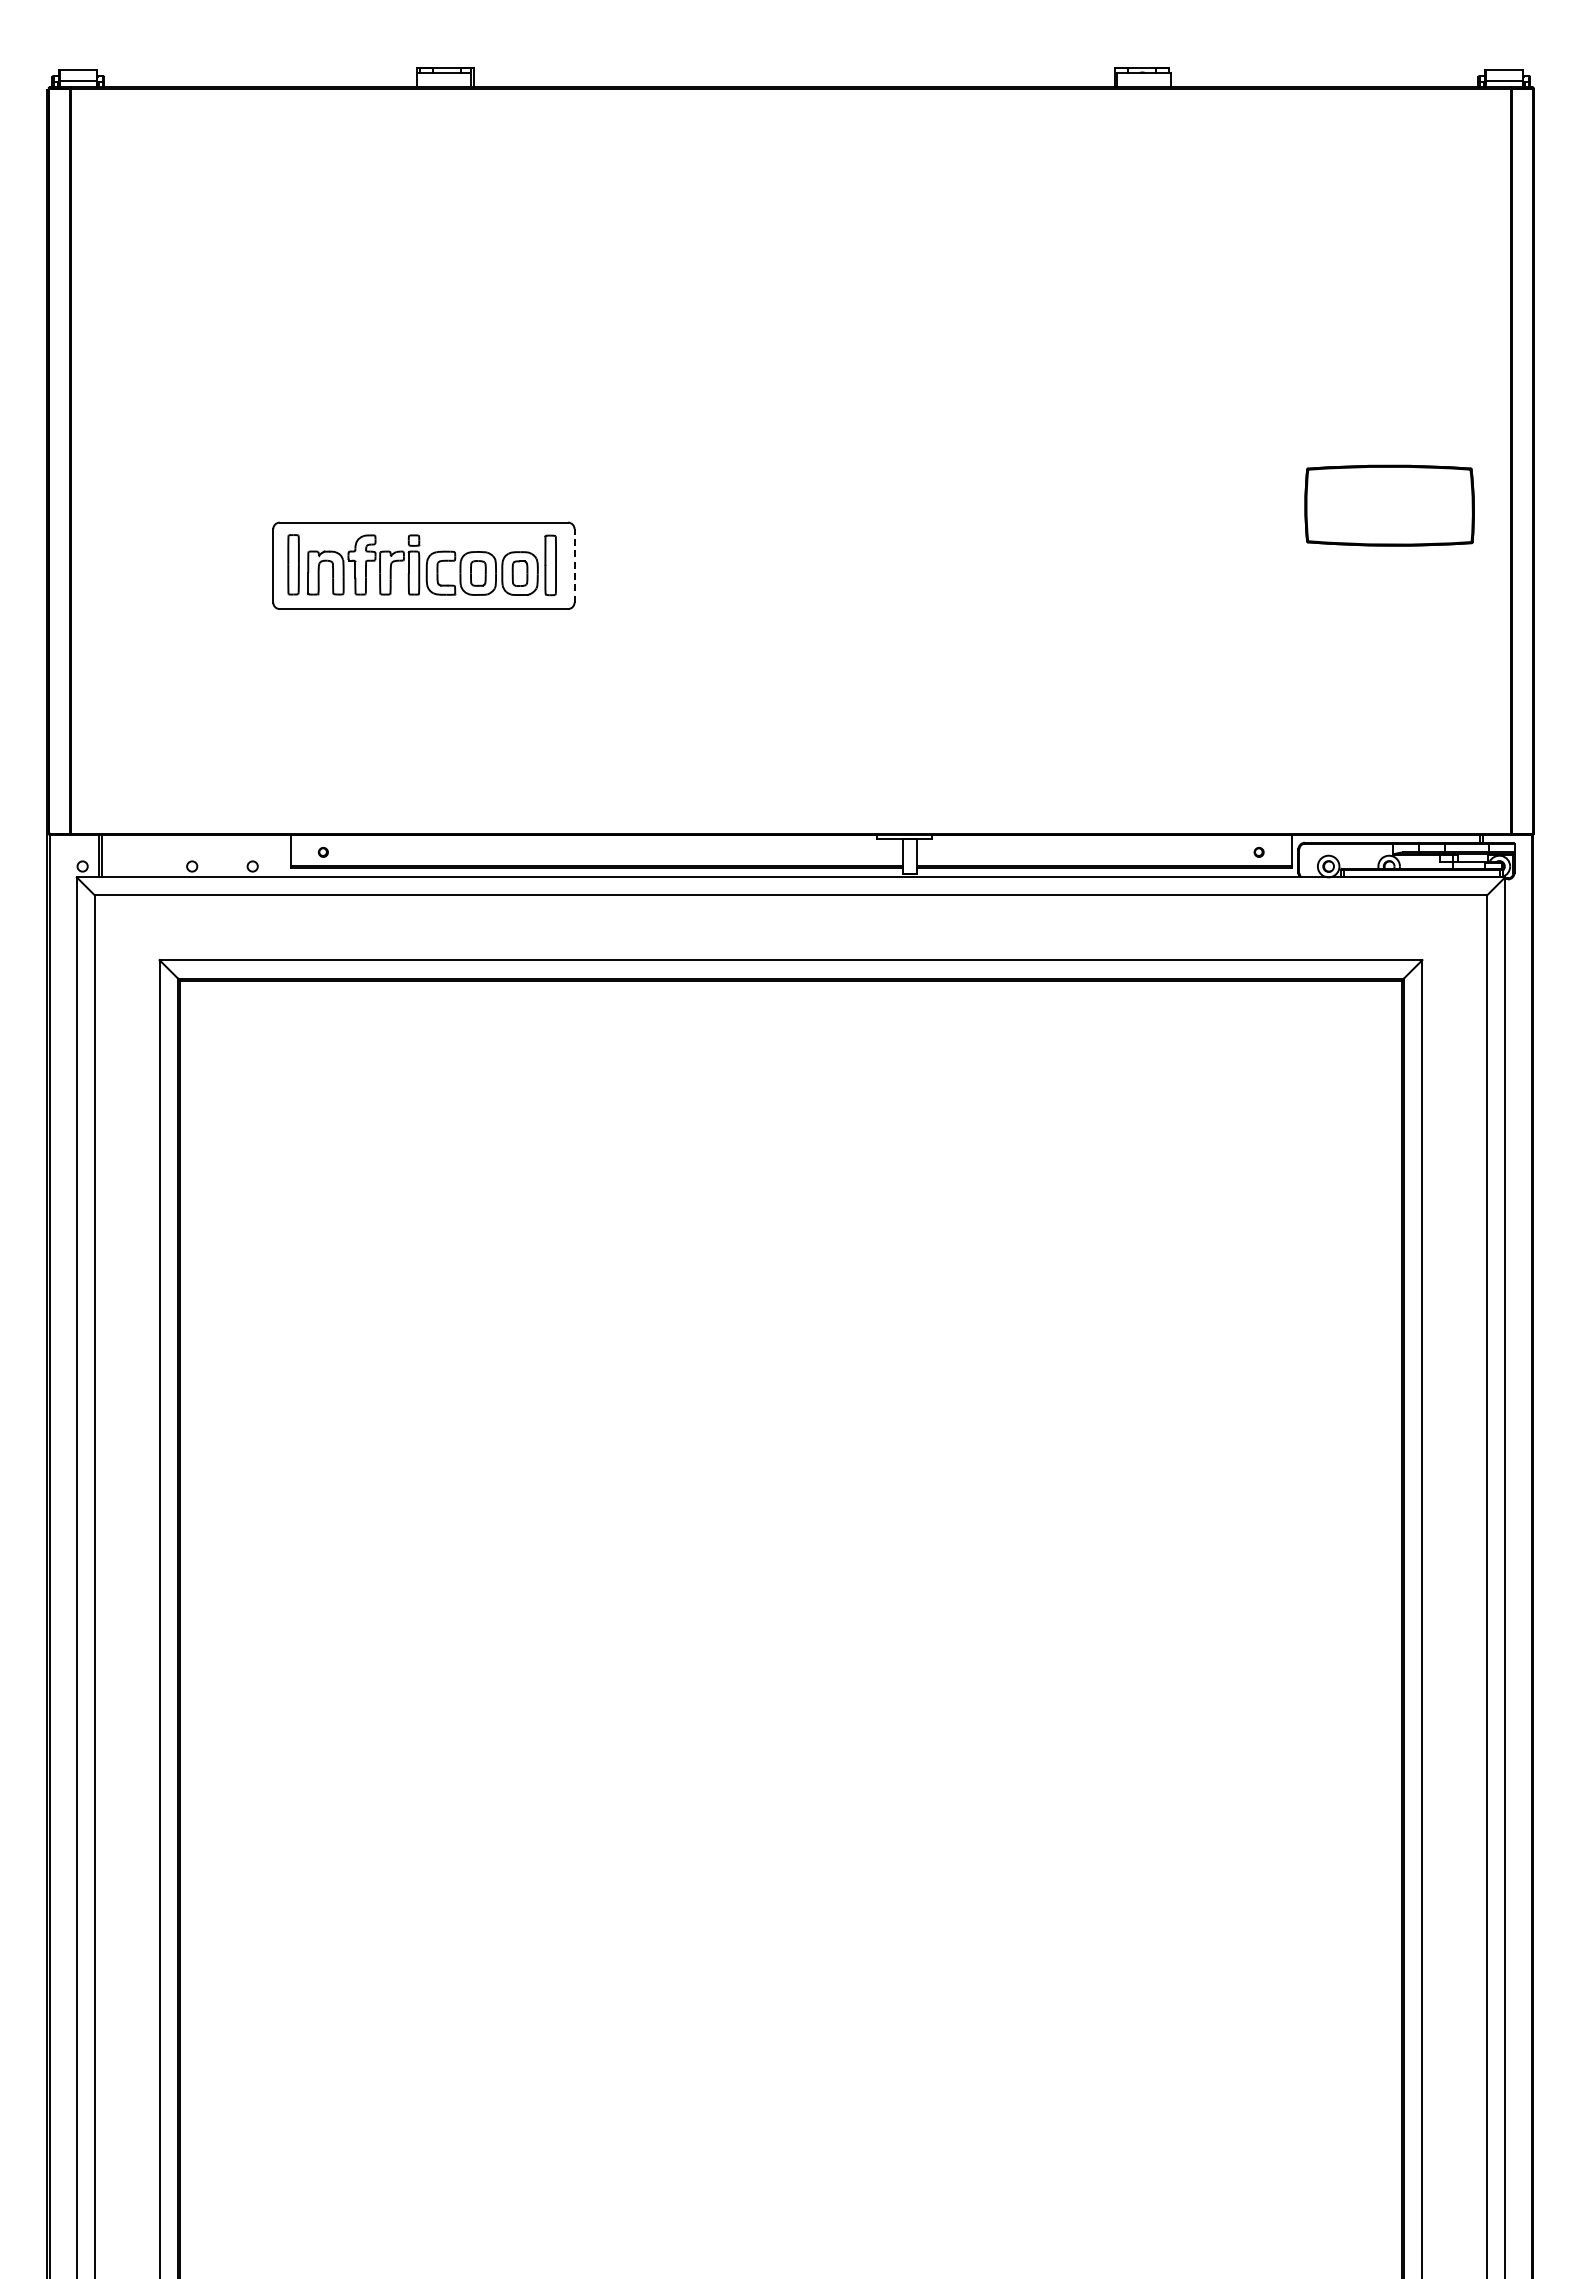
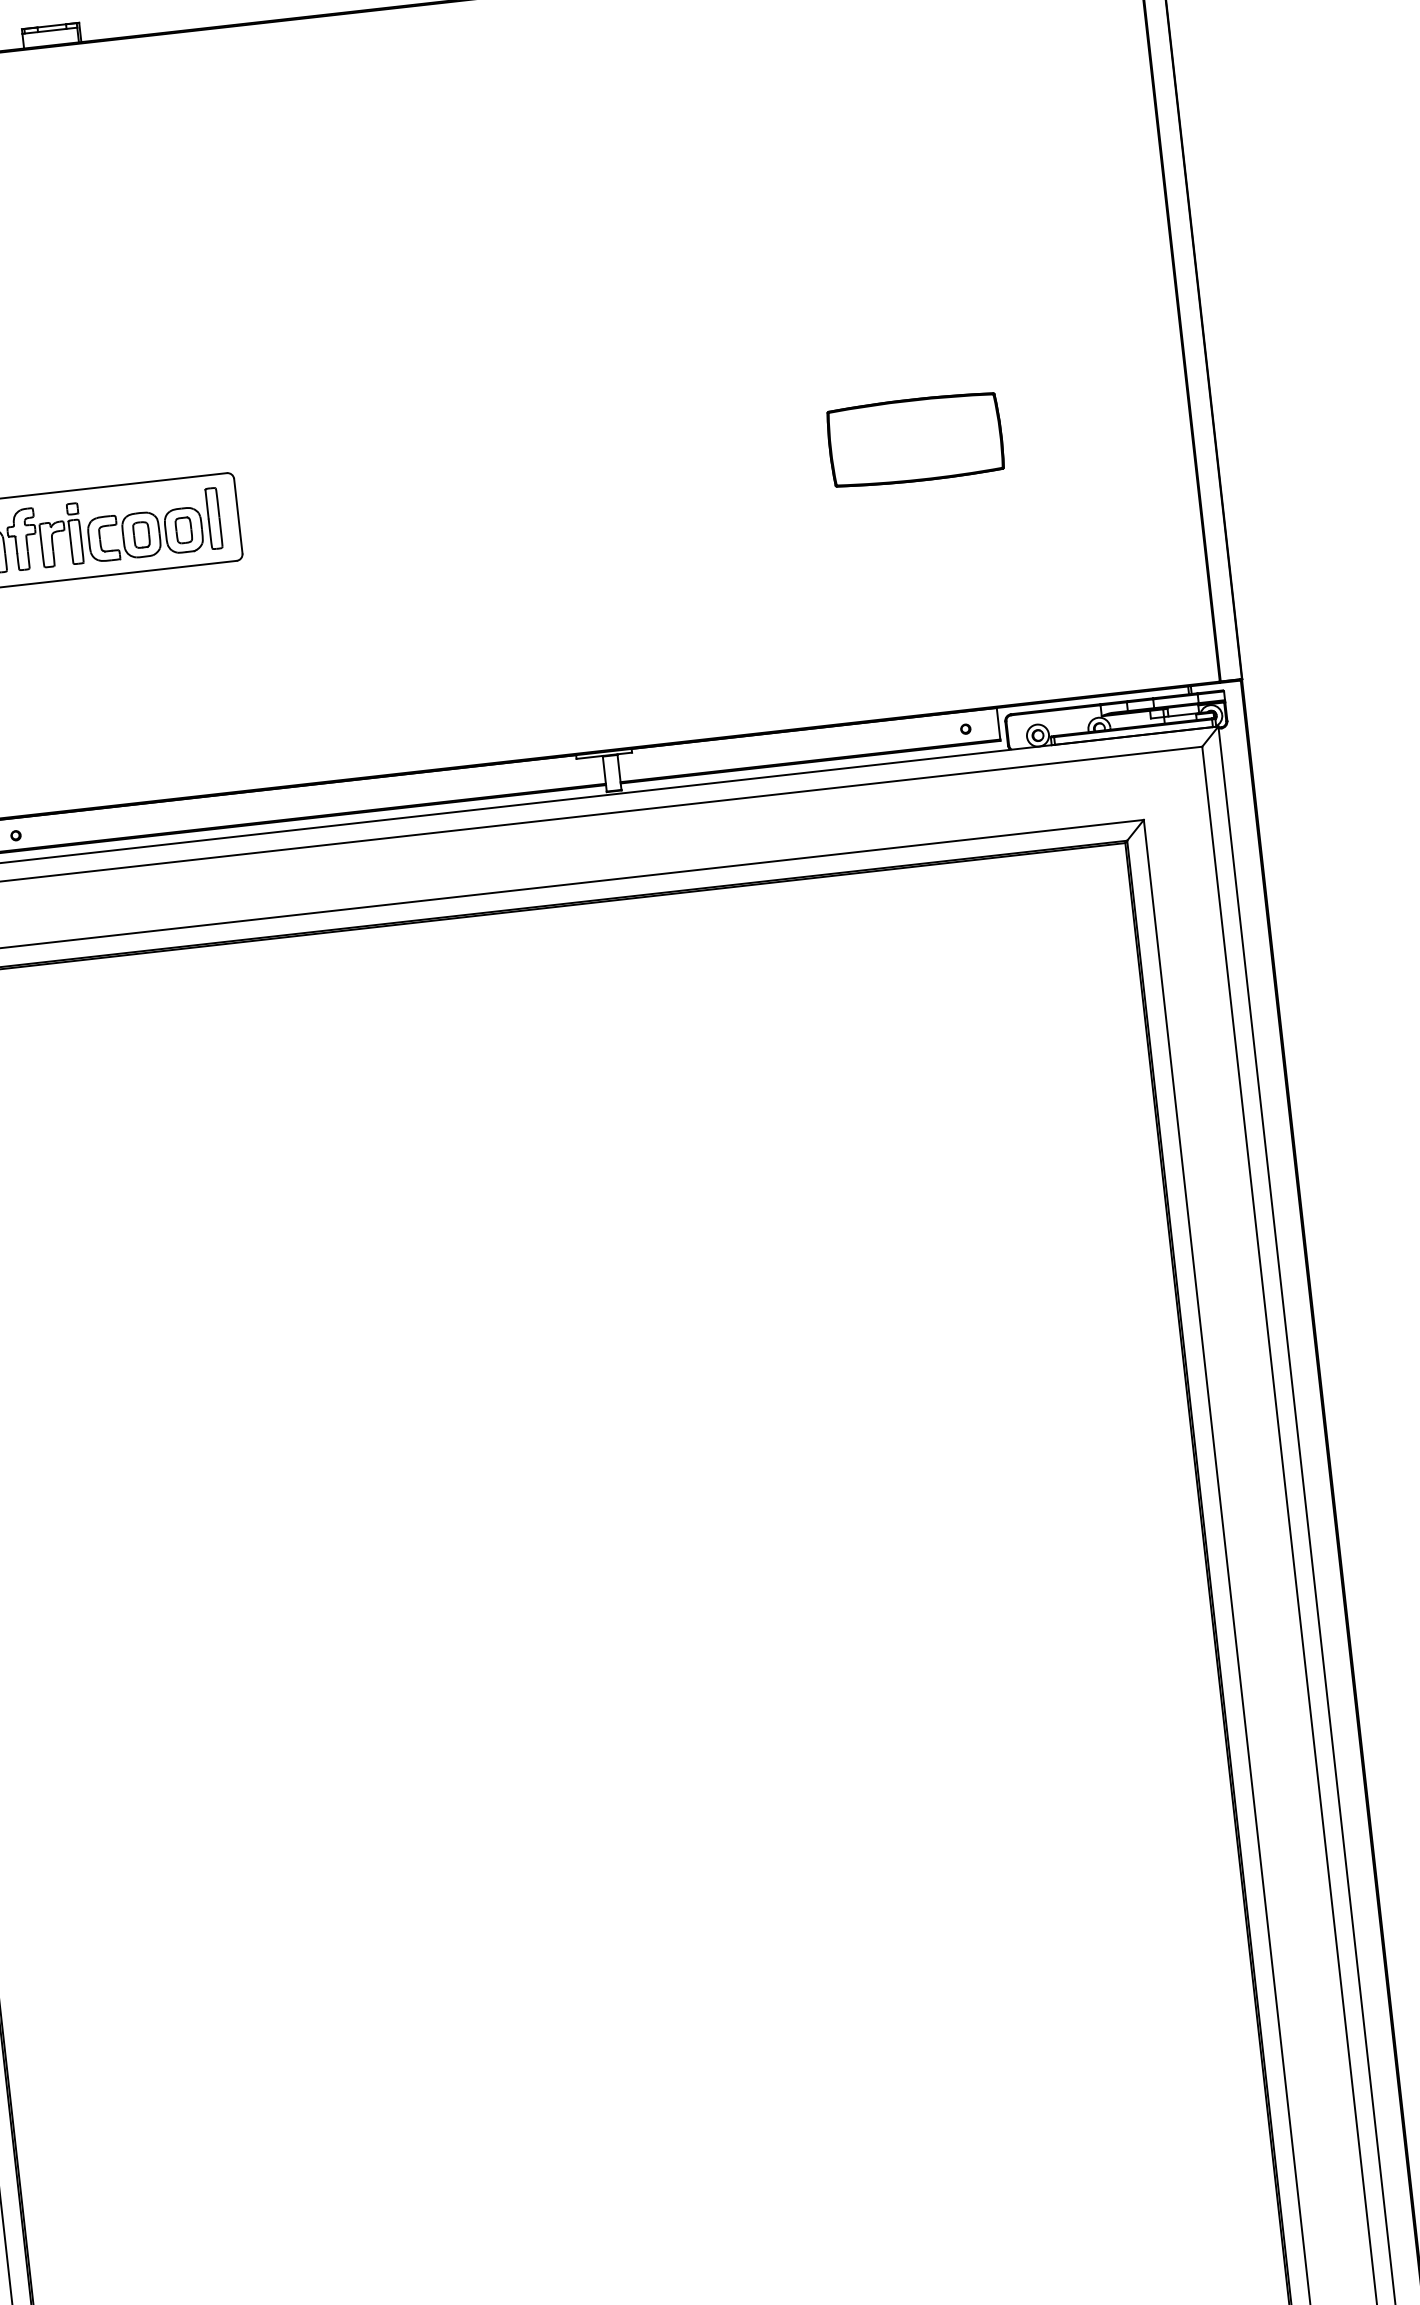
part: (1389, 505) -> (915, 439), moved
line: (574, 565) -> (238, 515), dashed -> solid

